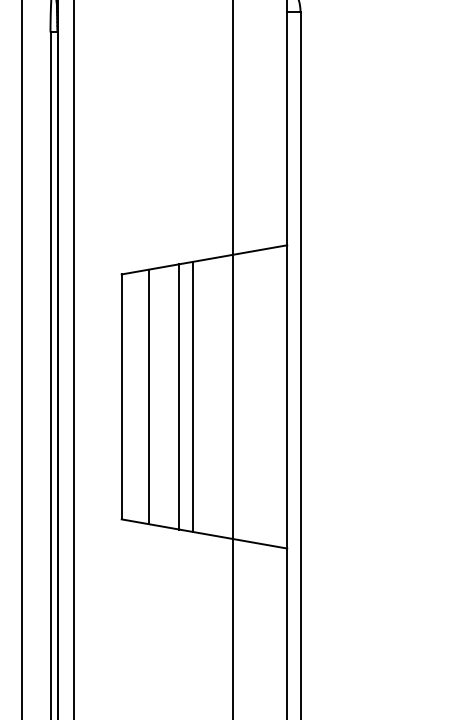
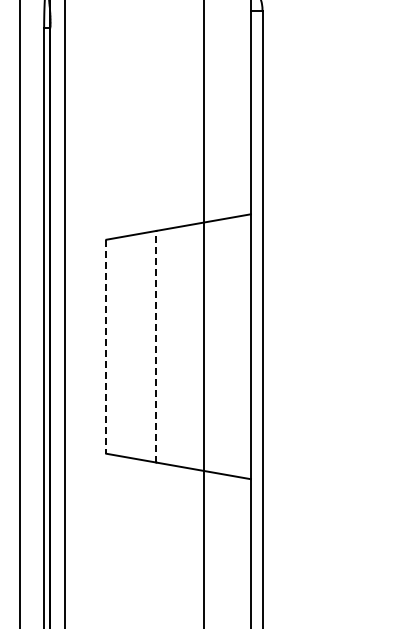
line: (121, 396) -> (106, 346), solid -> dashed
line: (149, 396) -> (130, 346), removed
line: (179, 396) -> (156, 346), solid -> dashed
line: (192, 396) -> (168, 346), removed

